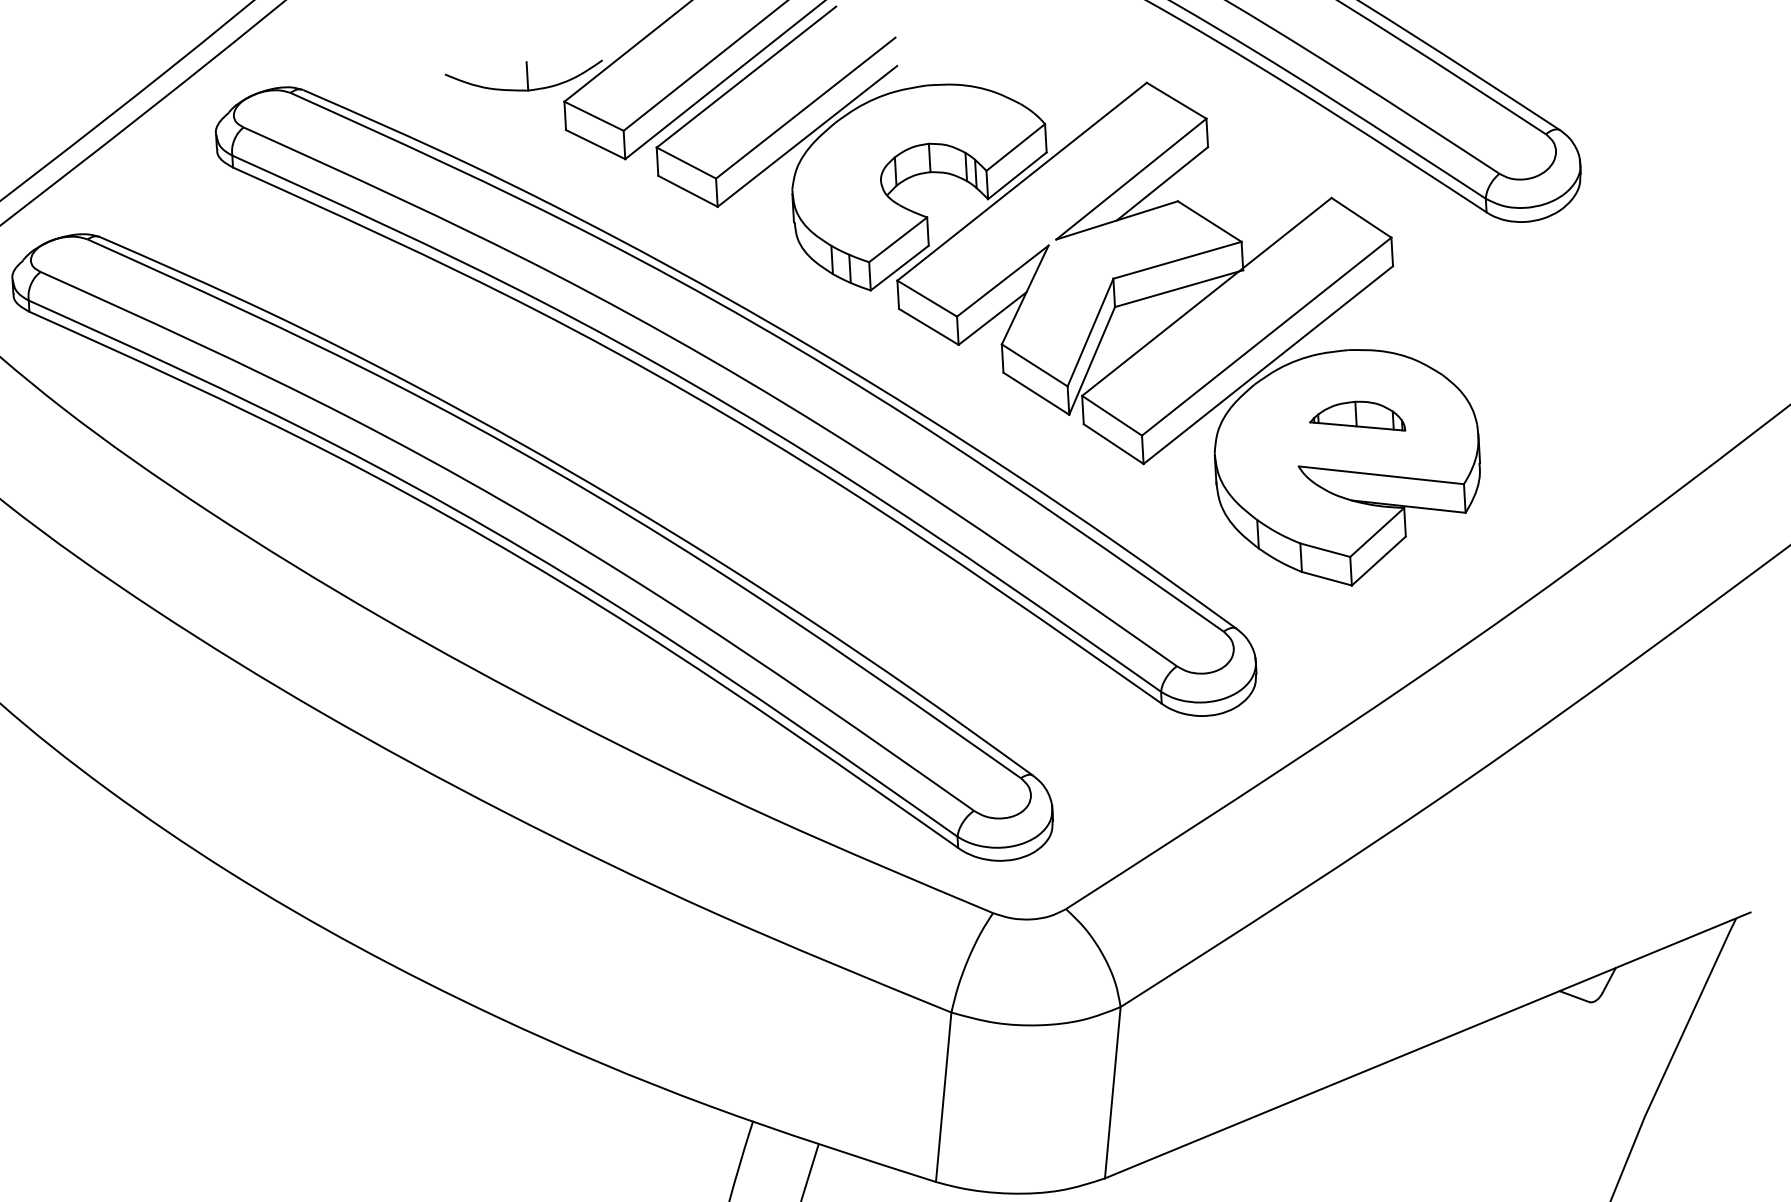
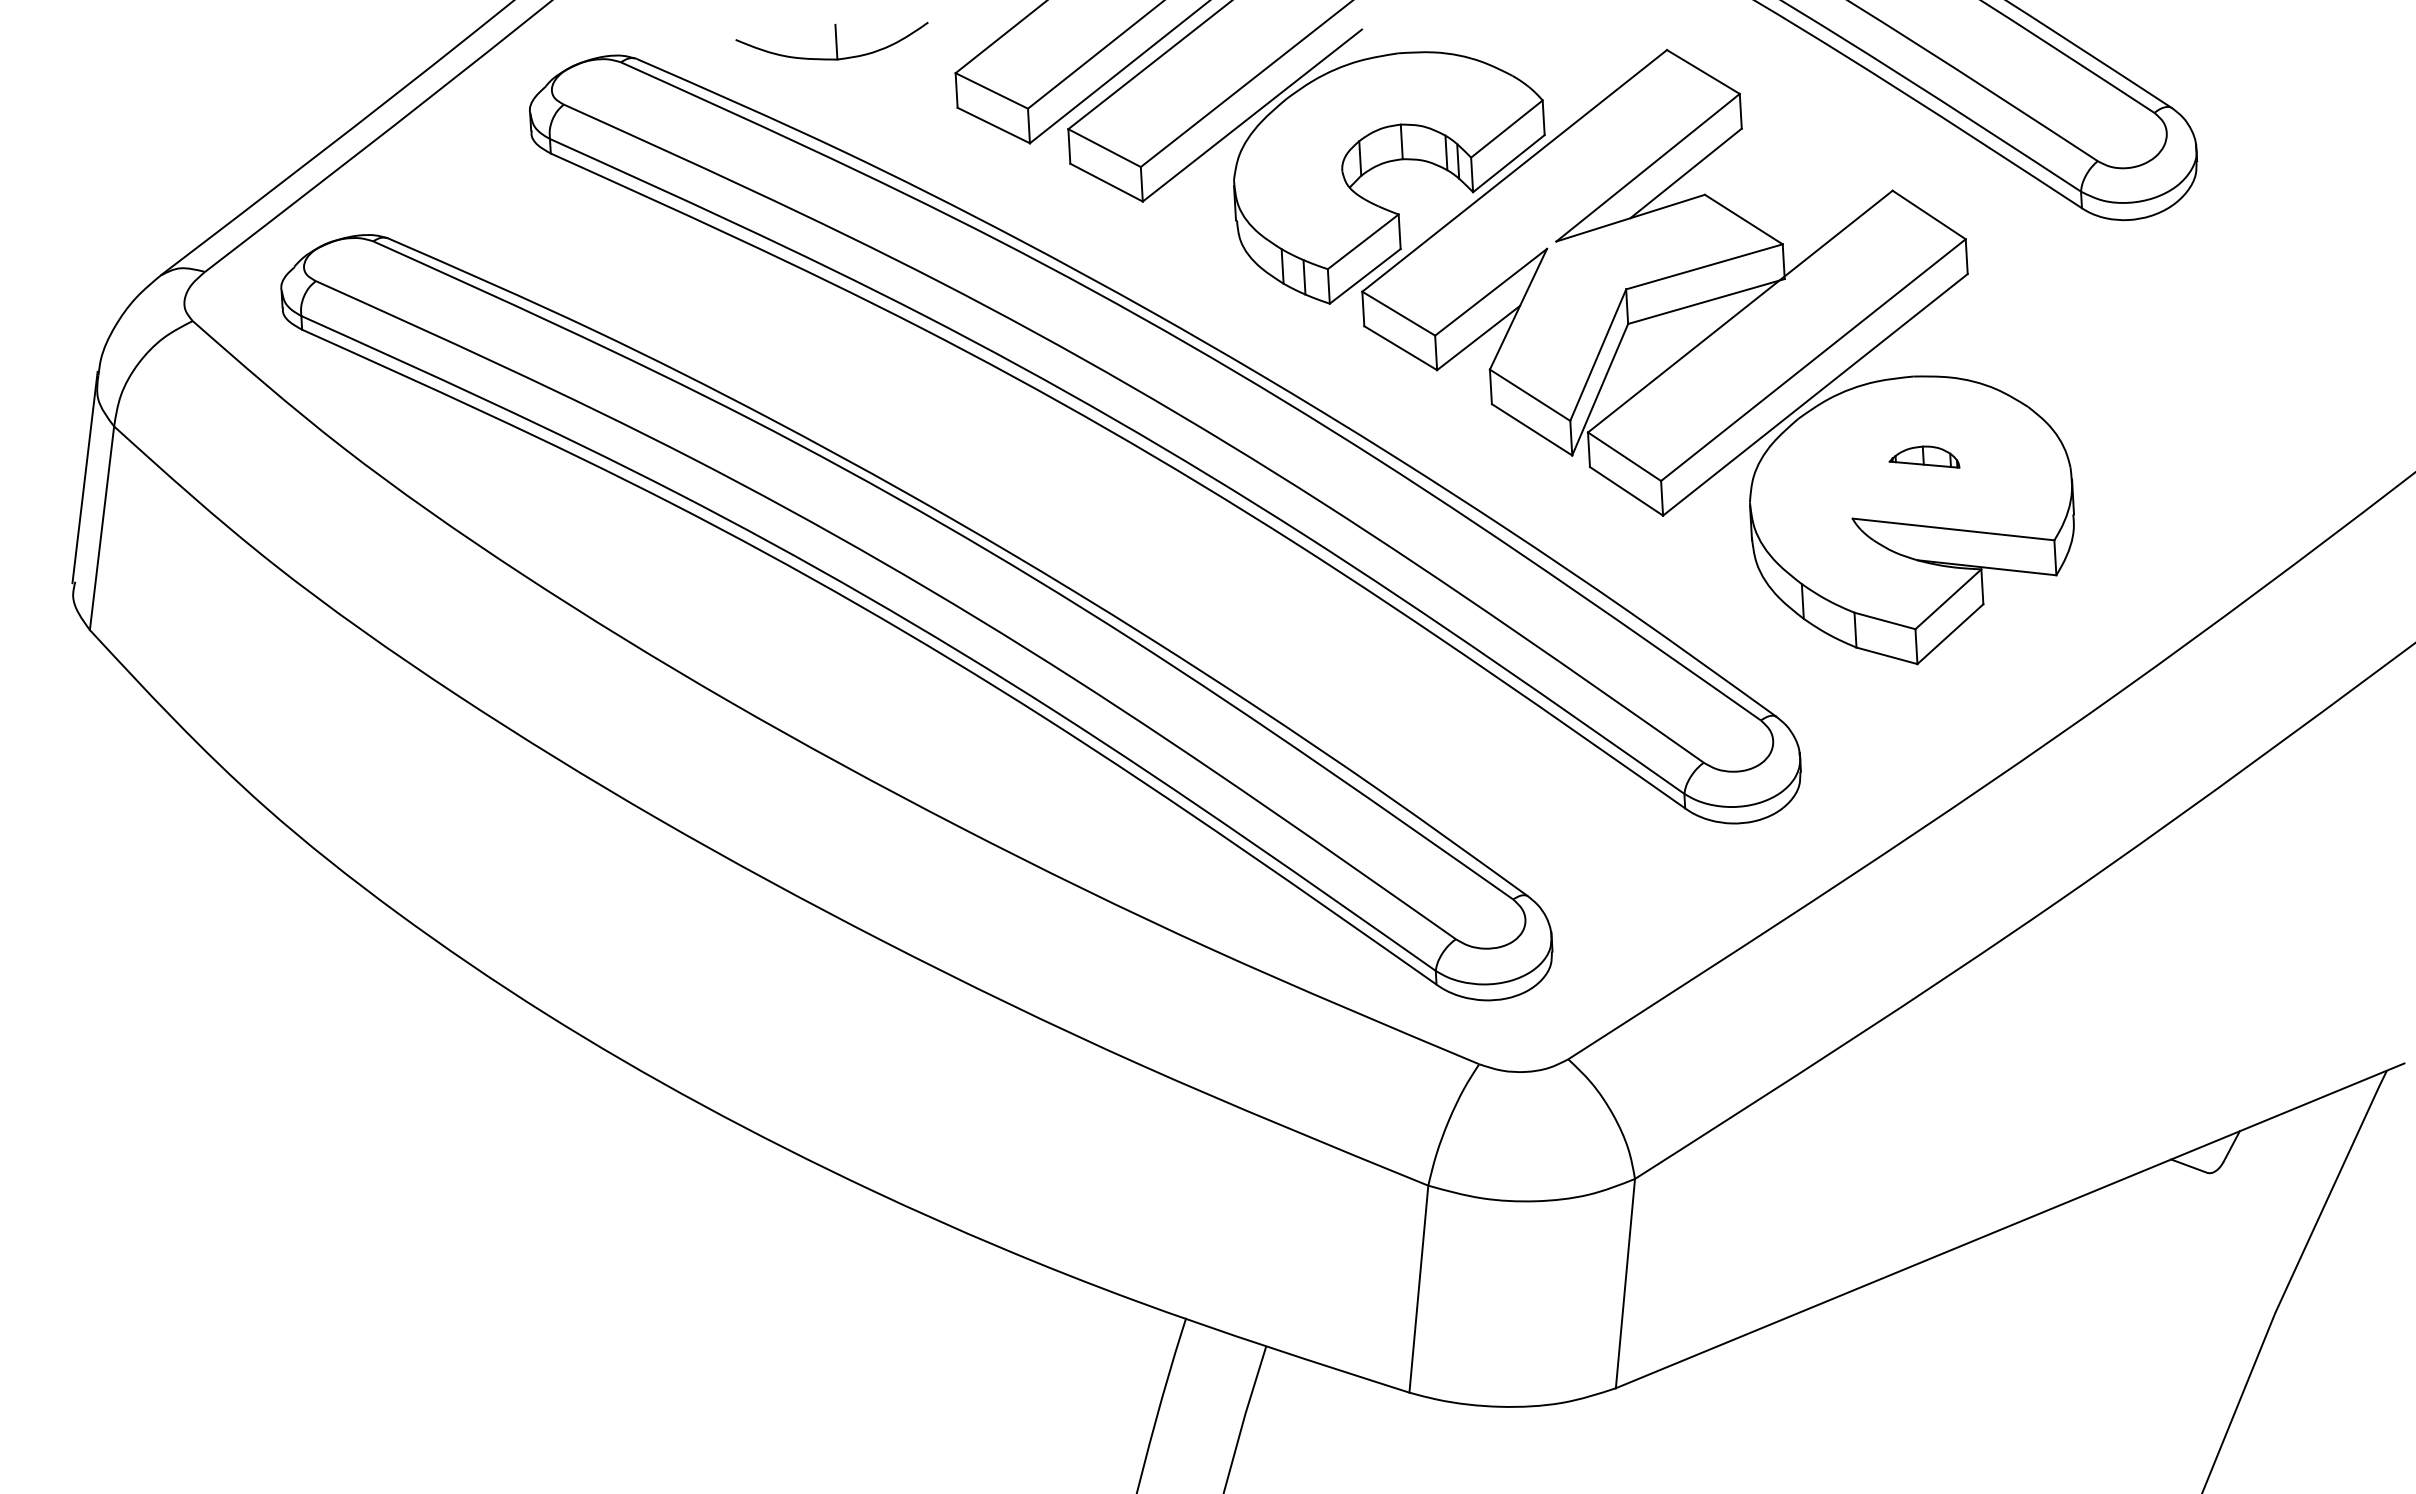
part: (523, 75) -> (831, 41), moved
part: (1357, 415) -> (1924, 456), size x0.6

